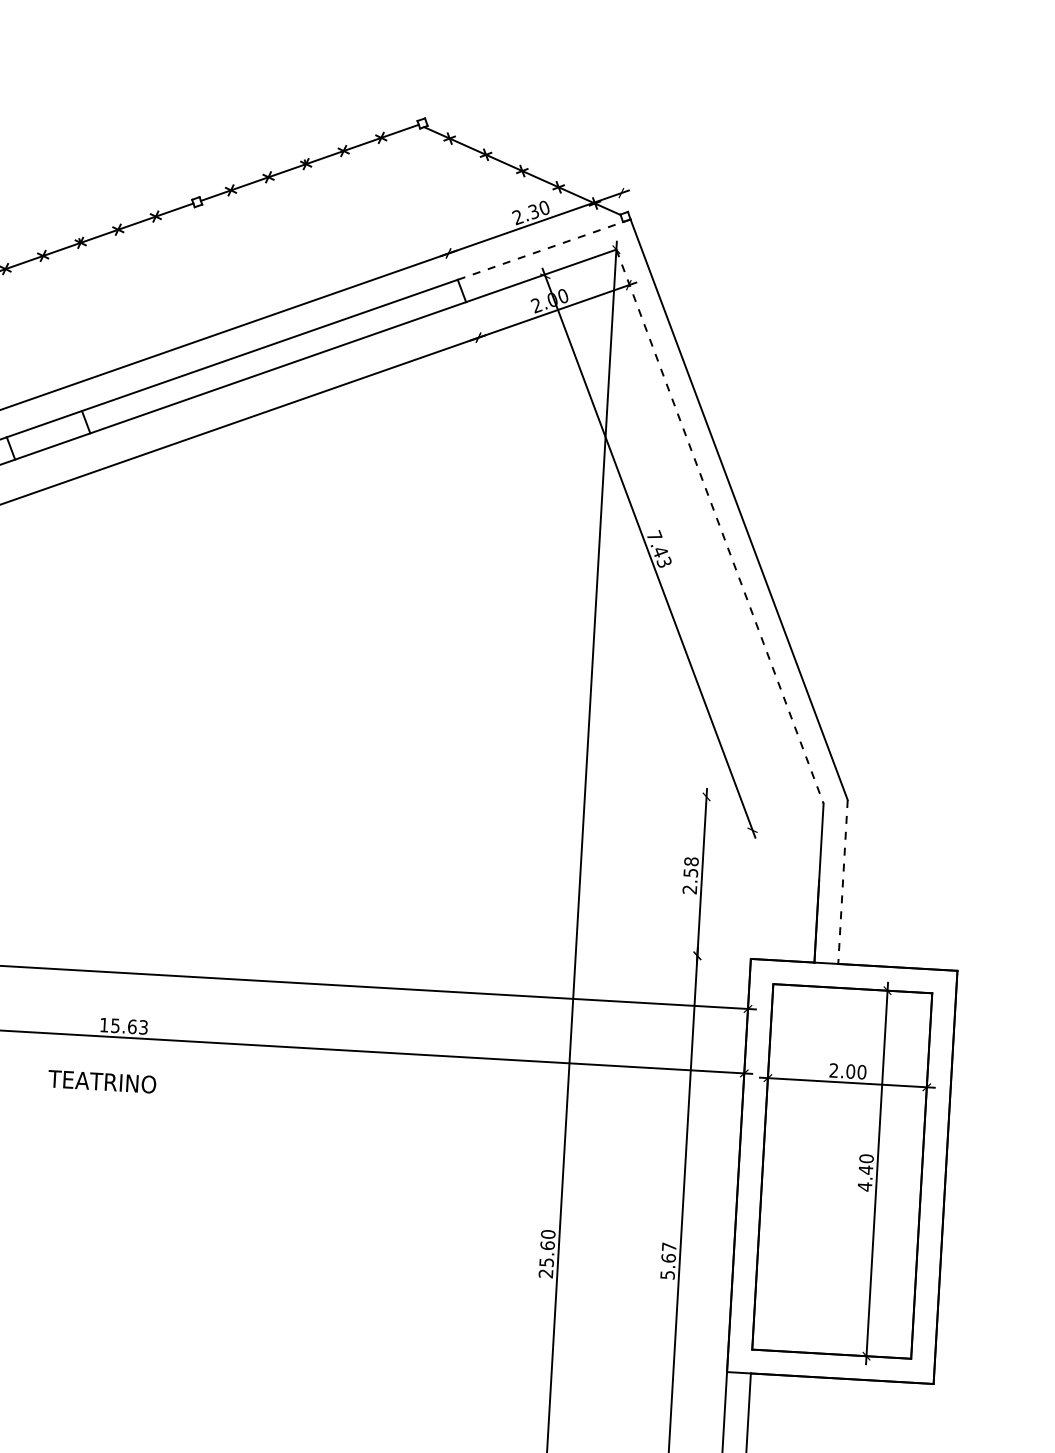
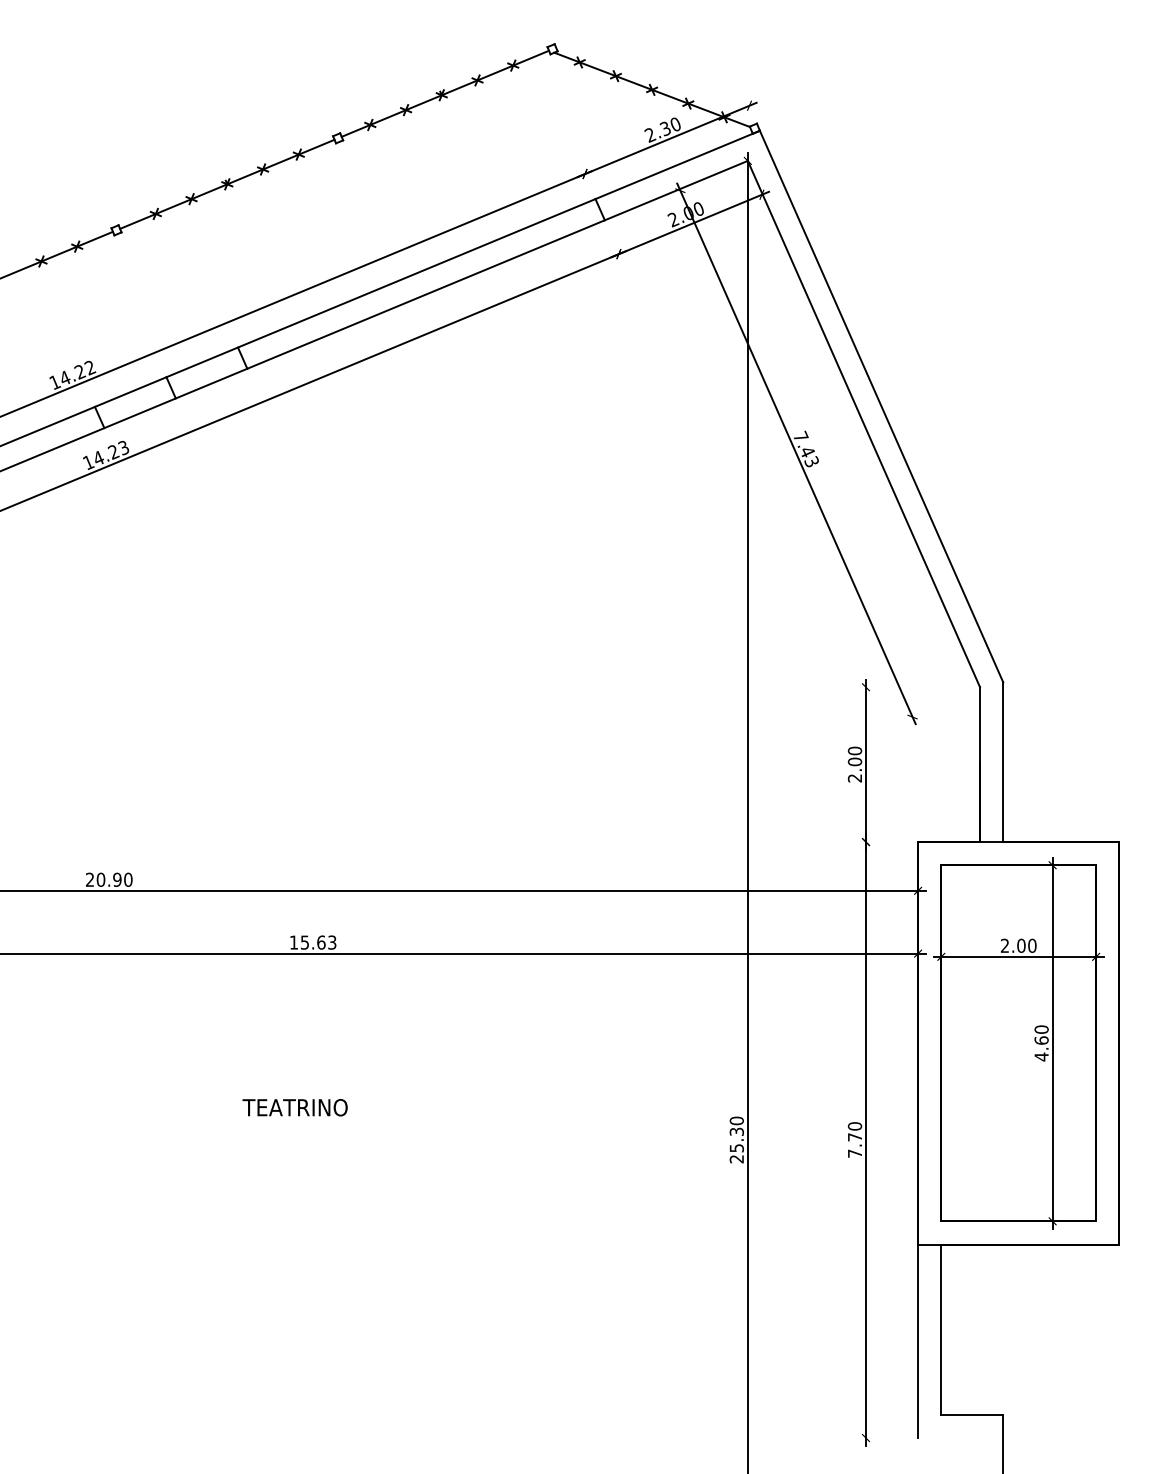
line: (545, 249) -> (678, 164), dashed -> solid
line: (719, 527) -> (863, 424), dashed -> solid
text: (690, 867) -> (854, 756), 2.58 -> 2.00
line: (843, 882) -> (1003, 762), dashed -> solid
text: (101, 1081) -> (294, 1107), moved
text: (865, 1169) -> (1041, 1040), 4.40 -> 4.60
text: (547, 1245) -> (736, 1131), 25.60 -> 25.30
text: (667, 1260) -> (854, 1139), 5.67 -> 7.70

